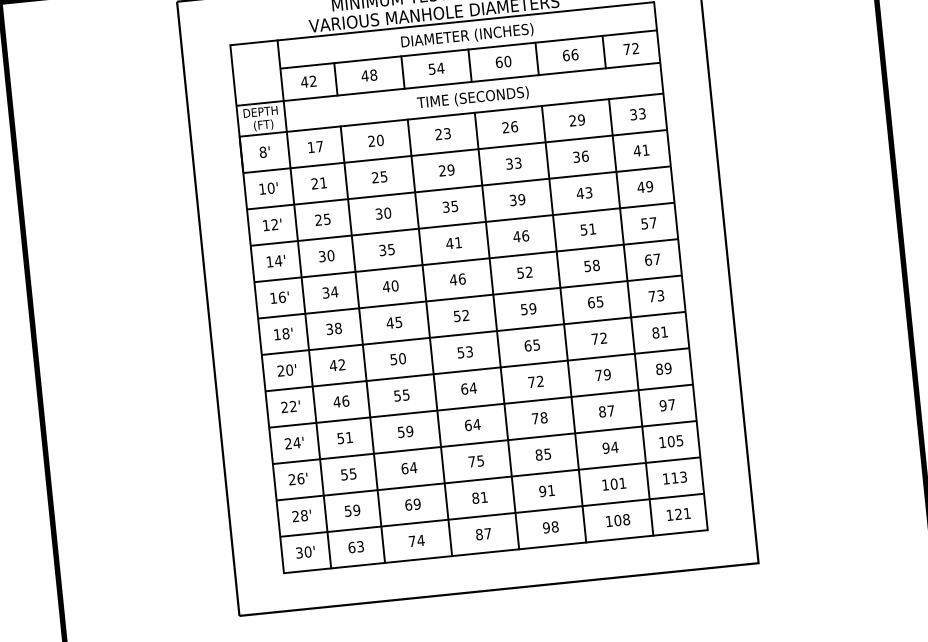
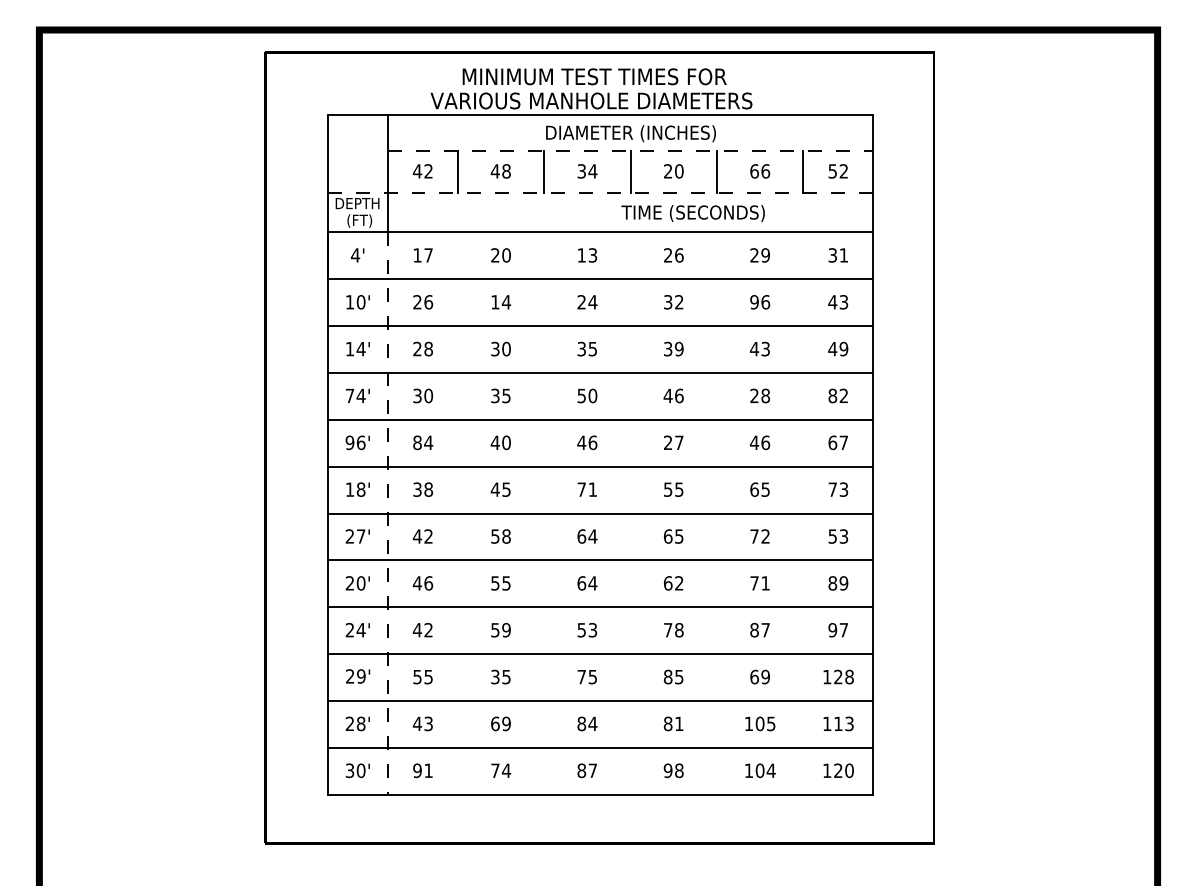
line: (468, 49) -> (630, 150), solid -> dashed
text: (626, 49) -> (832, 171), 72 -> 52
text: (498, 62) -> (667, 171), 60 -> 20
text: (431, 68) -> (581, 170), 54 -> 34
line: (448, 84) -> (600, 192), solid -> dashed
text: (472, 98) -> (692, 213), moved
text: (641, 113) -> (843, 255), 33 -> 31
text: (438, 134) -> (581, 255), 23 -> 13
text: (645, 150) -> (843, 302), 41 -> 43
text: (263, 152) -> (355, 255), 8' -> 4'
text: (576, 157) -> (754, 302), 36 -> 96
text: (518, 163) -> (679, 302), 33 -> 32
text: (450, 170) -> (592, 302), 29 -> 24
text: (380, 177) -> (501, 302), 25 -> 14
text: (323, 183) -> (428, 302), 21 -> 26
text: (327, 218) -> (428, 348), 25 -> 28
text: (648, 223) -> (837, 395), 57 -> 82
text: (274, 224) -> (360, 348), 12' -> 14'
text: (588, 229) -> (760, 395), 51 -> 28
text: (454, 242) -> (587, 395), 41 -> 50
text: (270, 261) -> (350, 395), 14' -> 74'
text: (591, 265) -> (759, 442), 58 -> 46
text: (524, 272) -> (673, 442), 52 -> 27
text: (325, 292) -> (417, 442), 34 -> 84
text: (273, 298) -> (349, 442), 16' -> 96'
text: (533, 308) -> (679, 489), 59 -> 55
text: (460, 315) -> (586, 489), 52 -> 71
line: (631, 317) -> (803, 513), removed
line: (563, 324) -> (716, 513), removed
line: (496, 331) -> (630, 513), removed
text: (660, 332) -> (838, 536), 81 -> 53
line: (430, 337) -> (544, 513), removed
line: (362, 344) -> (457, 513), removed
line: (309, 350) -> (388, 514), solid -> dashed
text: (465, 352) -> (587, 536), 53 -> 64
text: (402, 358) -> (506, 536), 50 -> 58
text: (289, 370) -> (360, 536), 20' -> 27'
text: (607, 374) -> (765, 583), 79 -> 71
text: (531, 382) -> (667, 583), 72 -> 62
text: (292, 406) -> (360, 583), 22' -> 20'
text: (472, 424) -> (587, 629), 64 -> 53
text: (344, 438) -> (422, 630), 51 -> 42
text: (675, 440) -> (843, 676), 105 -> 128
text: (610, 447) -> (760, 676), 94 -> 69
text: (409, 467) -> (501, 676), 64 -> 35
text: (300, 478) -> (361, 676), 26' -> 29'
text: (622, 482) -> (771, 723), 101 -> 105
text: (542, 491) -> (667, 723), 91 -> 81
text: (484, 497) -> (592, 723), 81 -> 84
text: (352, 510) -> (422, 723), 59 -> 43
text: (687, 513) -> (849, 770), 121 -> 120
text: (625, 519) -> (770, 770), 108 -> 104
text: (355, 546) -> (422, 770), 63 -> 91

